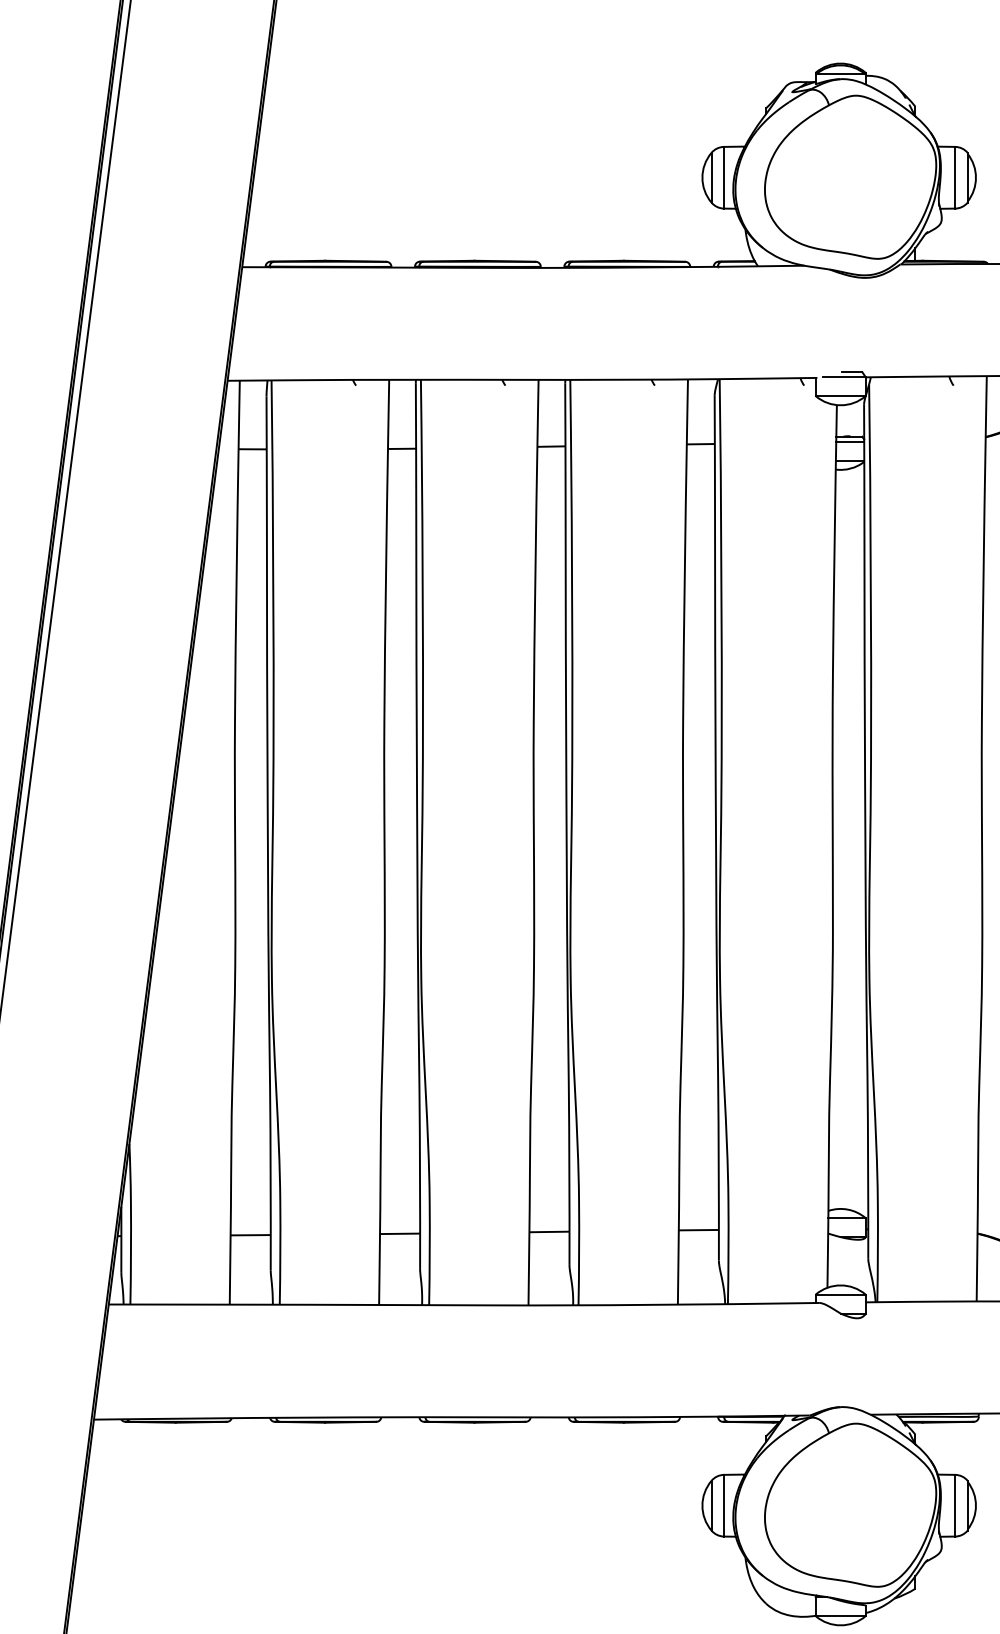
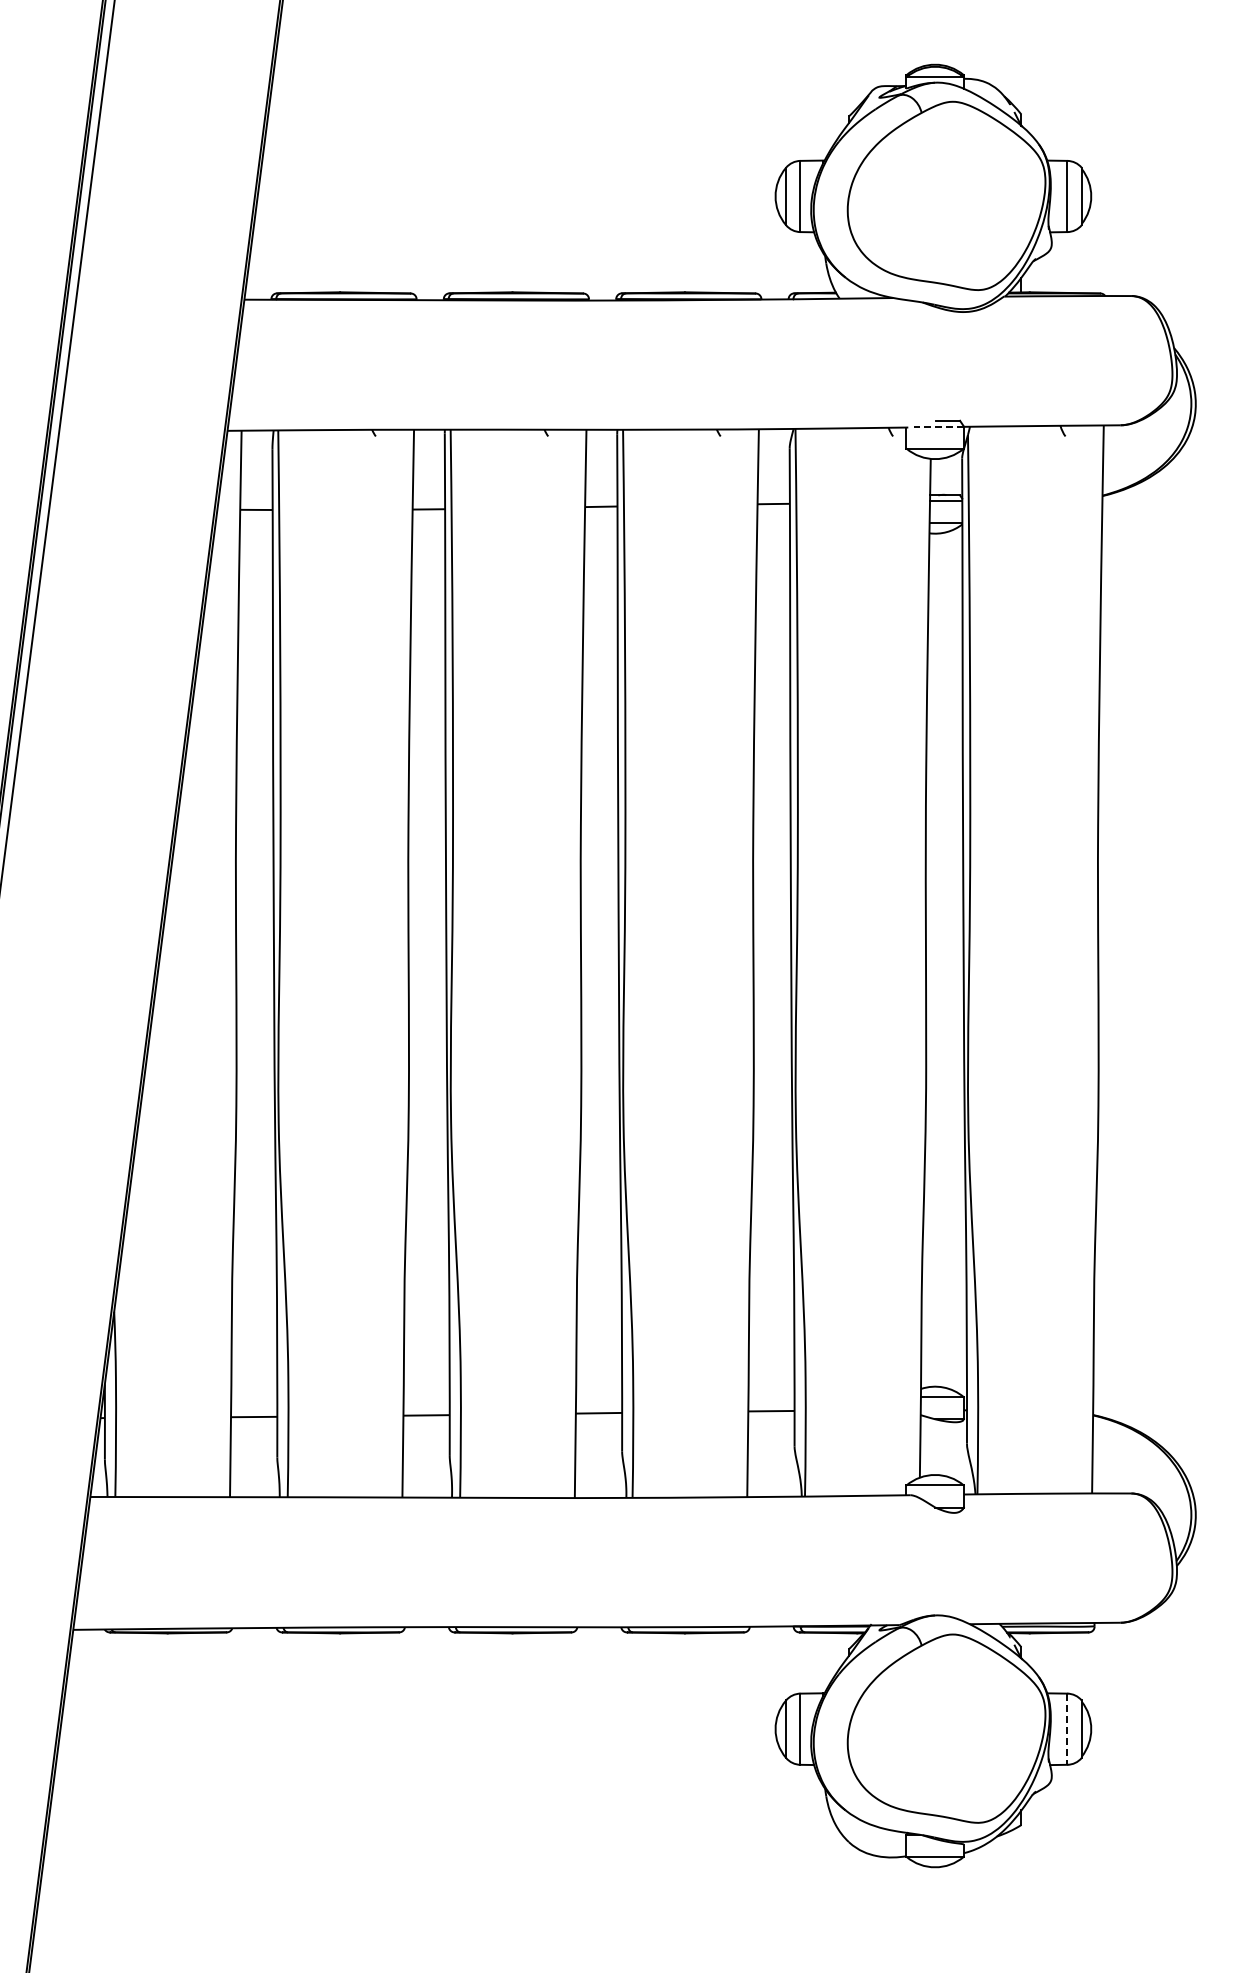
line: (844, 377) -> (939, 426), solid -> dashed
line: (955, 1505) -> (1067, 1729), solid -> dashed

